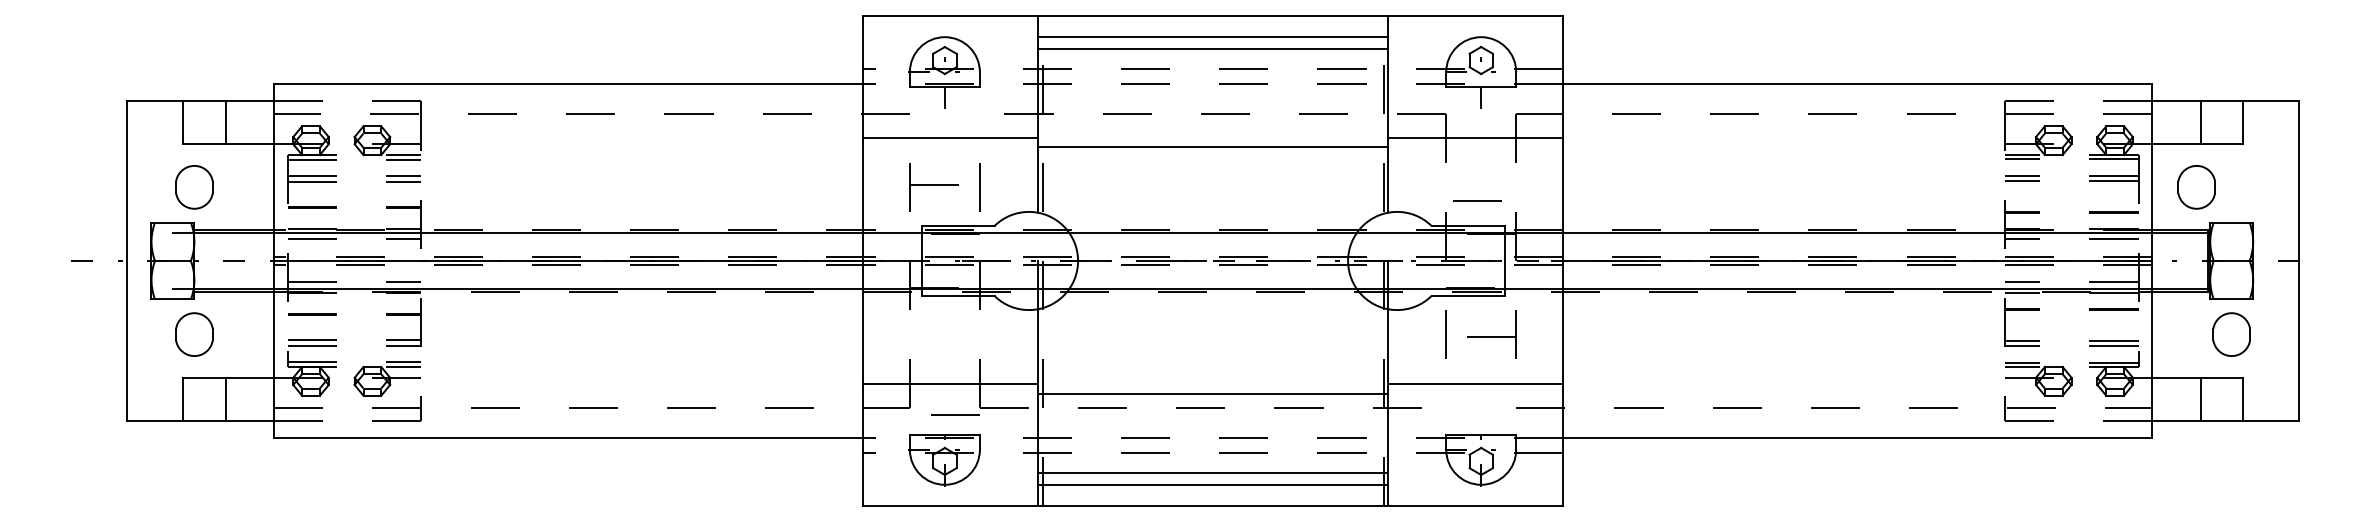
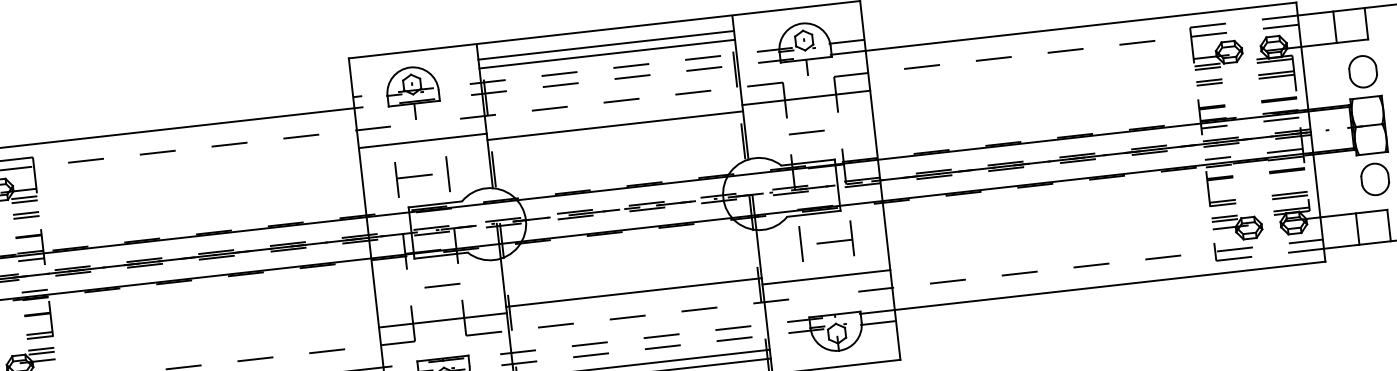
part: (2196, 187) -> (1362, 71), moved
line: (1477, 200) -> (806, 132), moved
line: (1212, 394) -> (633, 292), moved
line: (955, 414) -> (442, 285), moved

